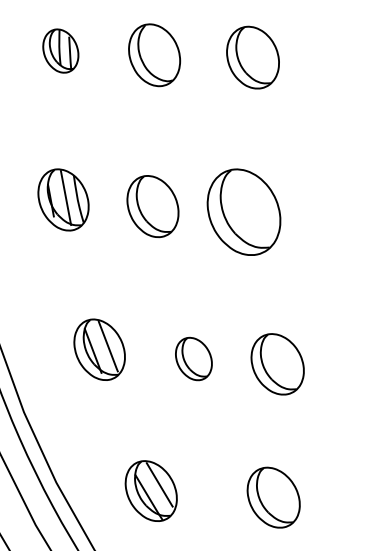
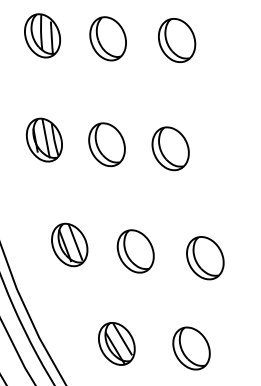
part: (60, 50) -> (42, 35), size x1.43
part: (243, 211) -> (170, 148), size x0.71
part: (193, 359) -> (135, 251), size x1.43
part: (277, 364) -> (205, 258), moved
part: (150, 490) -> (116, 343), moved

